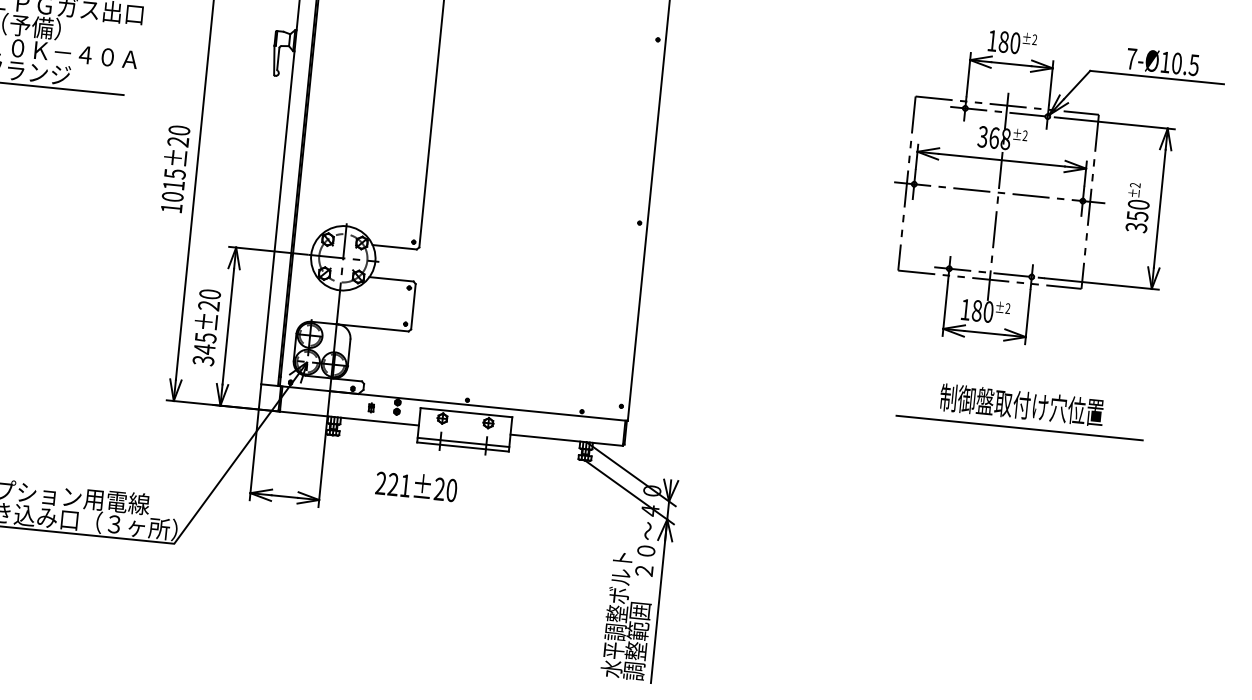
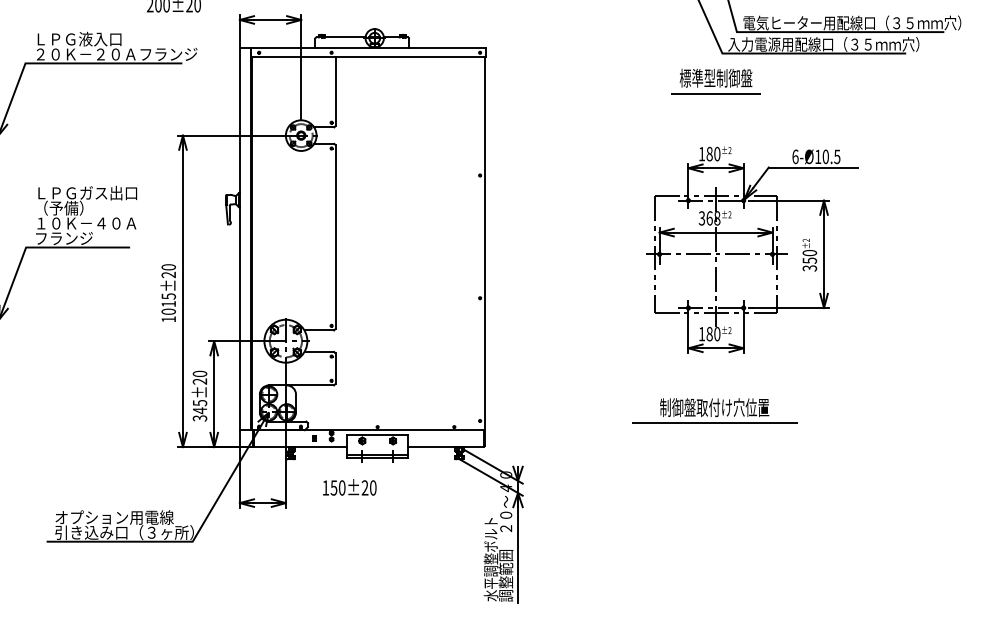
text: (1131, 58) -> (795, 156), 7-Ø10.5 -> 6-Ø10.5
part: (1021, 409) -> (714, 410), moved
text: (392, 483) -> (333, 487), 221±20 -> 150±20

